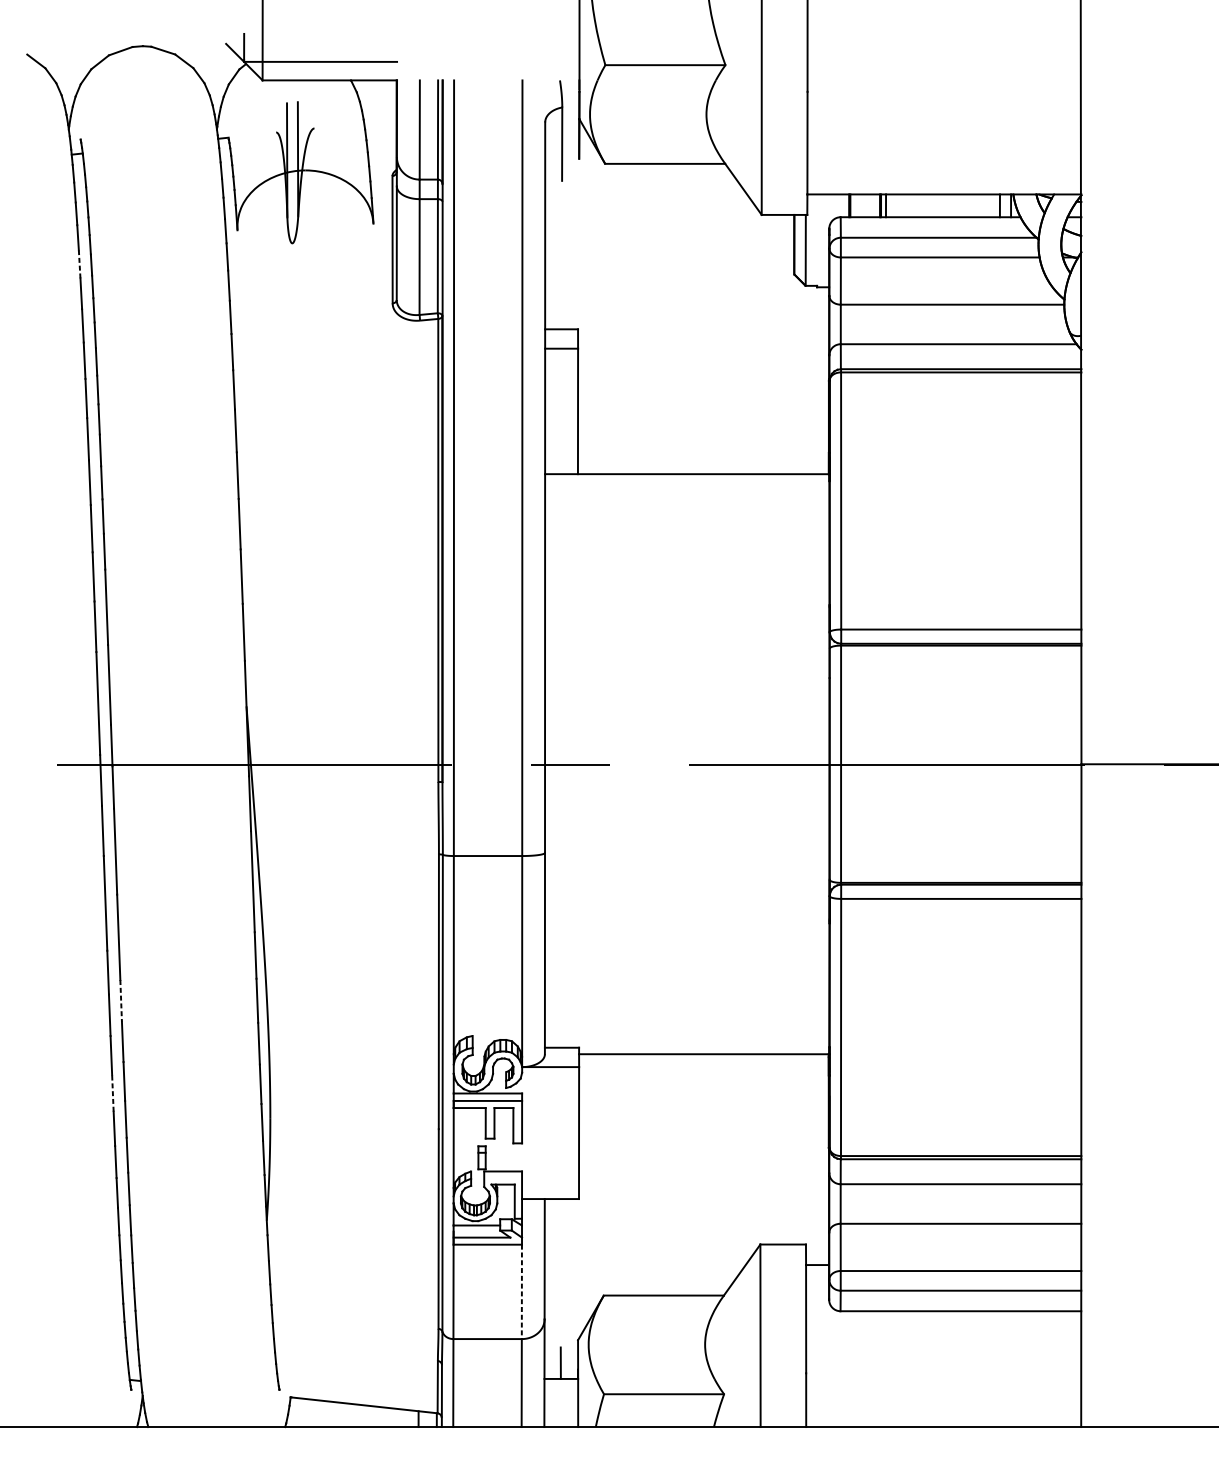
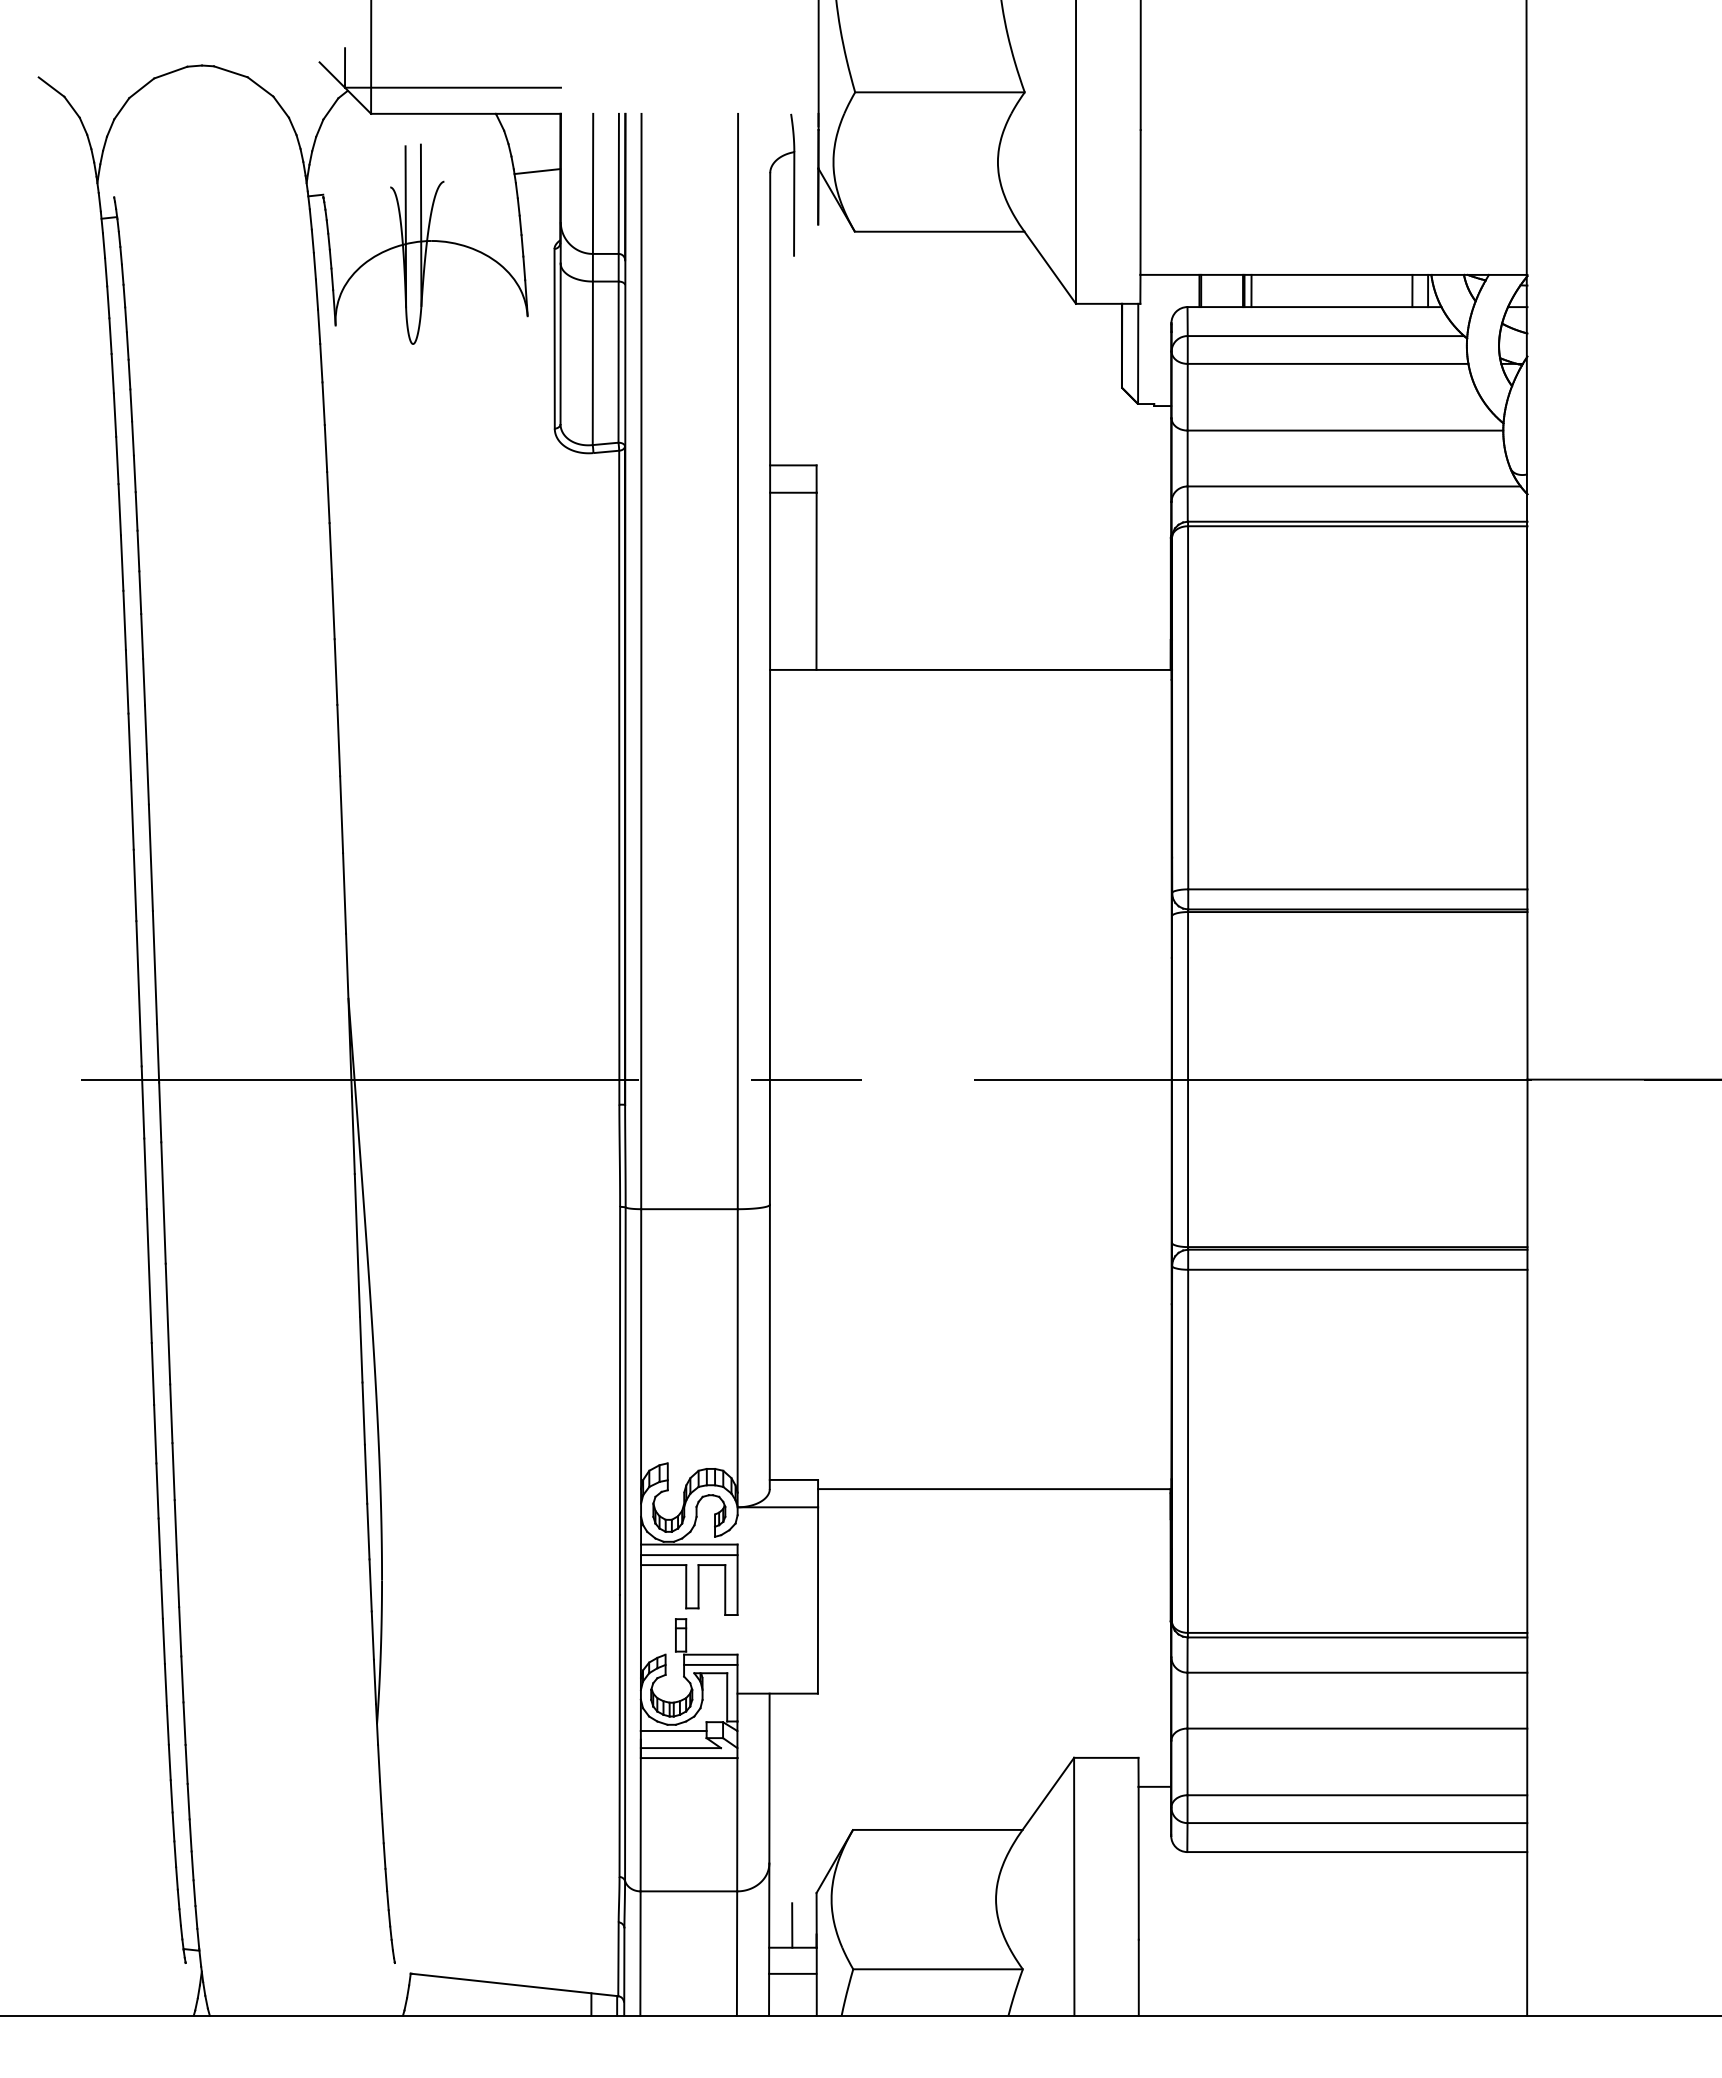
line: (380, 121) -> (537, 171), added
line: (79, 264) -> (112, 373), dashed -> solid
line: (121, 1001) -> (171, 1414), dashed -> solid
line: (112, 1093) -> (159, 1544), dashed -> solid
line: (502, 1178) -> (710, 1664), added
line: (522, 1291) -> (737, 1824), dashed -> solid
line: (560, 1397) -> (792, 1973), added

